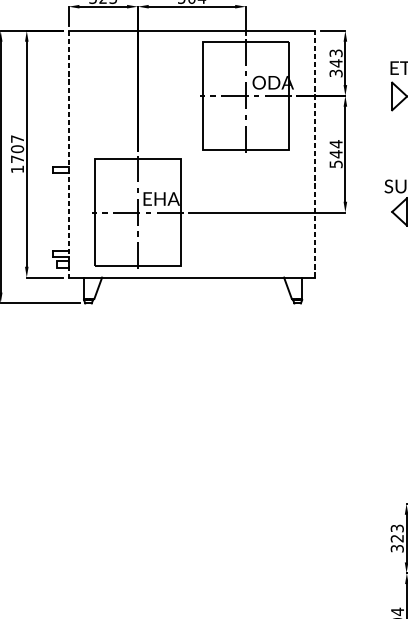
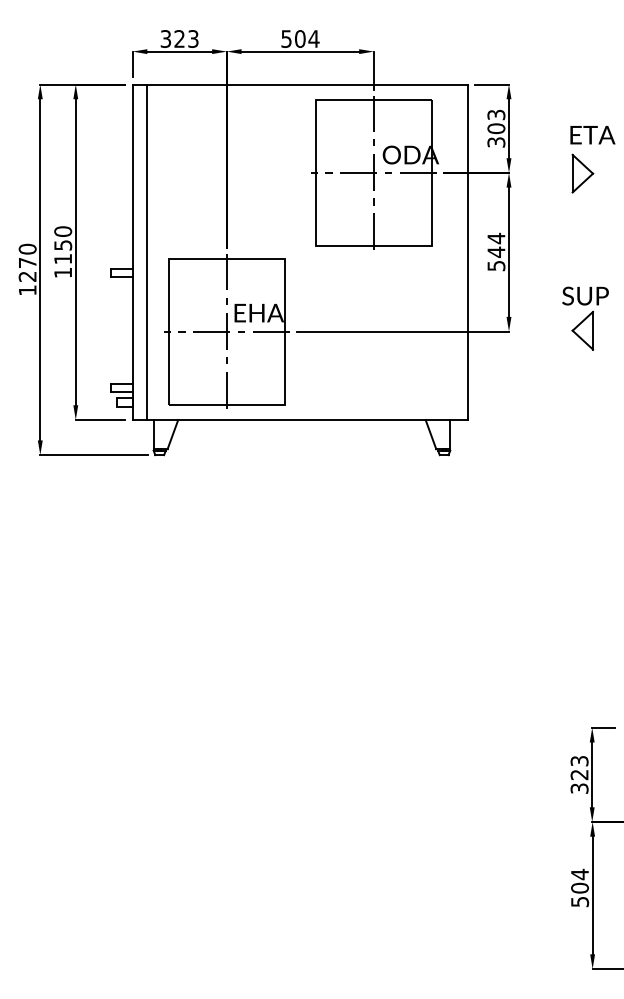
text: (336, 63) -> (496, 128), 343 -> 303
text: (17, 149) -> (63, 245), 1707 -> 1150
line: (79, 153) -> (147, 251), added
line: (68, 154) -> (132, 252), dashed -> solid
line: (315, 154) -> (468, 252), dashed -> solid

